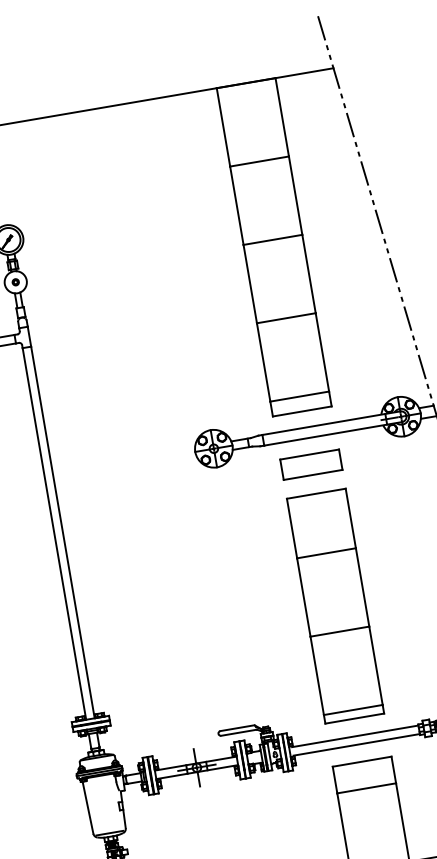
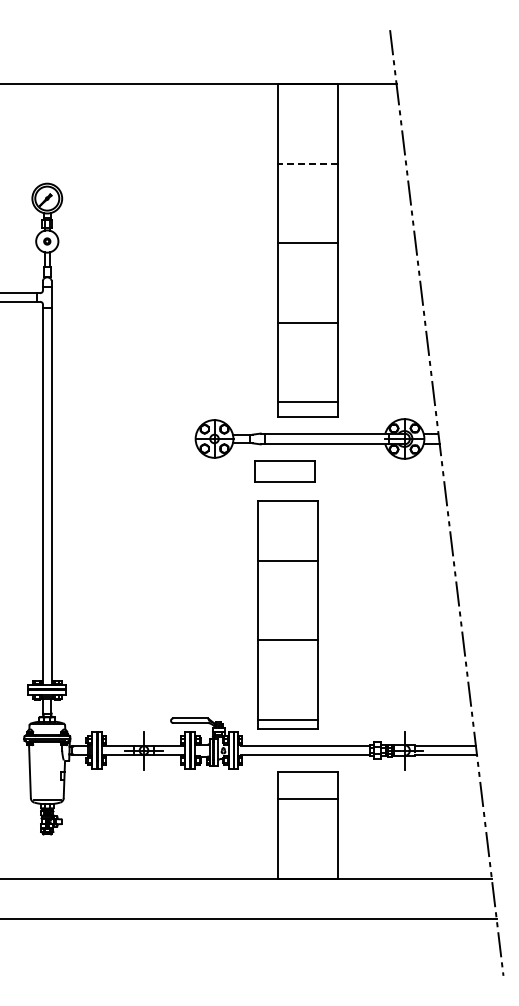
line: (259, 161) -> (307, 163), solid -> dashed
part: (311, 465) -> (284, 471), moved
part: (335, 606) -> (287, 614), moved

